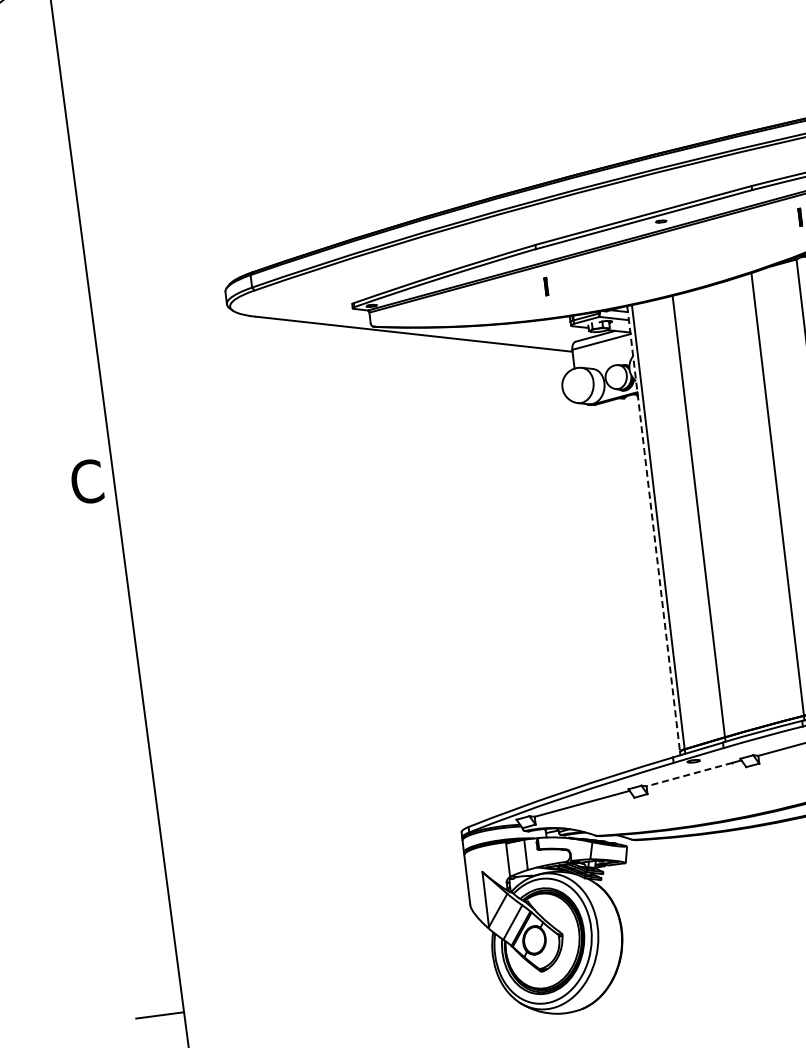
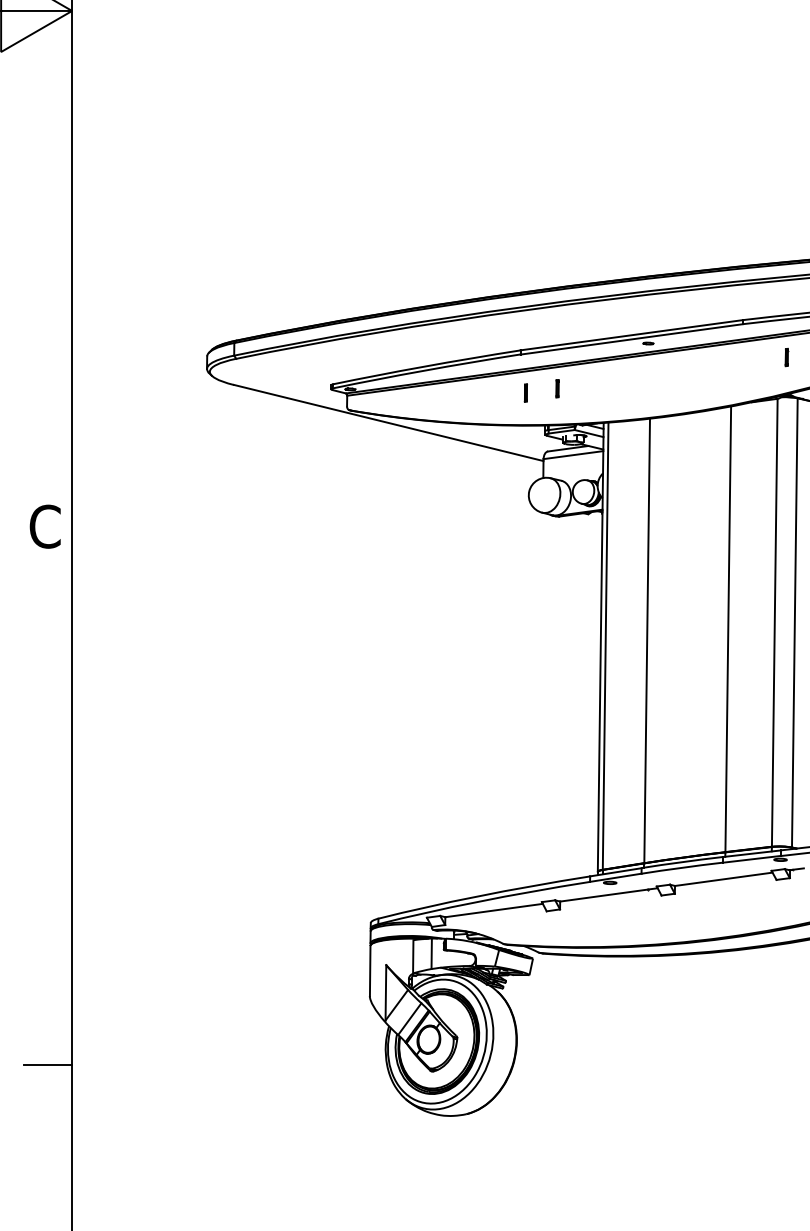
part: (576, 277) -> (557, 388), added
line: (653, 529) -> (600, 647), dashed -> solid
line: (689, 774) -> (604, 895), dashed -> solid

